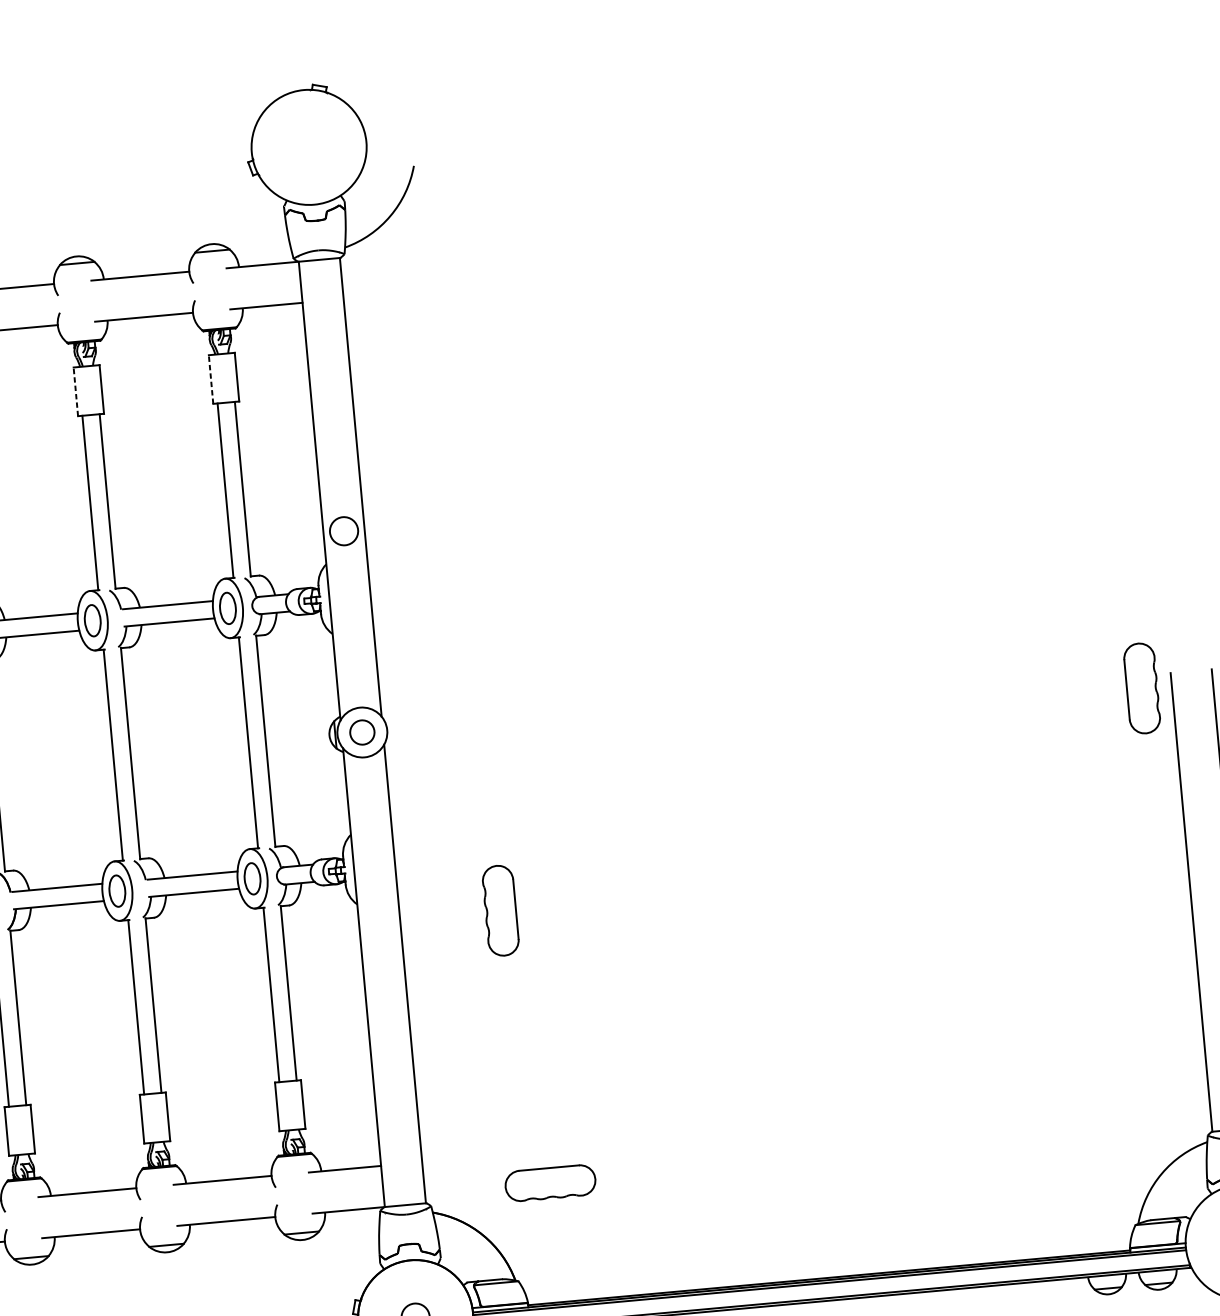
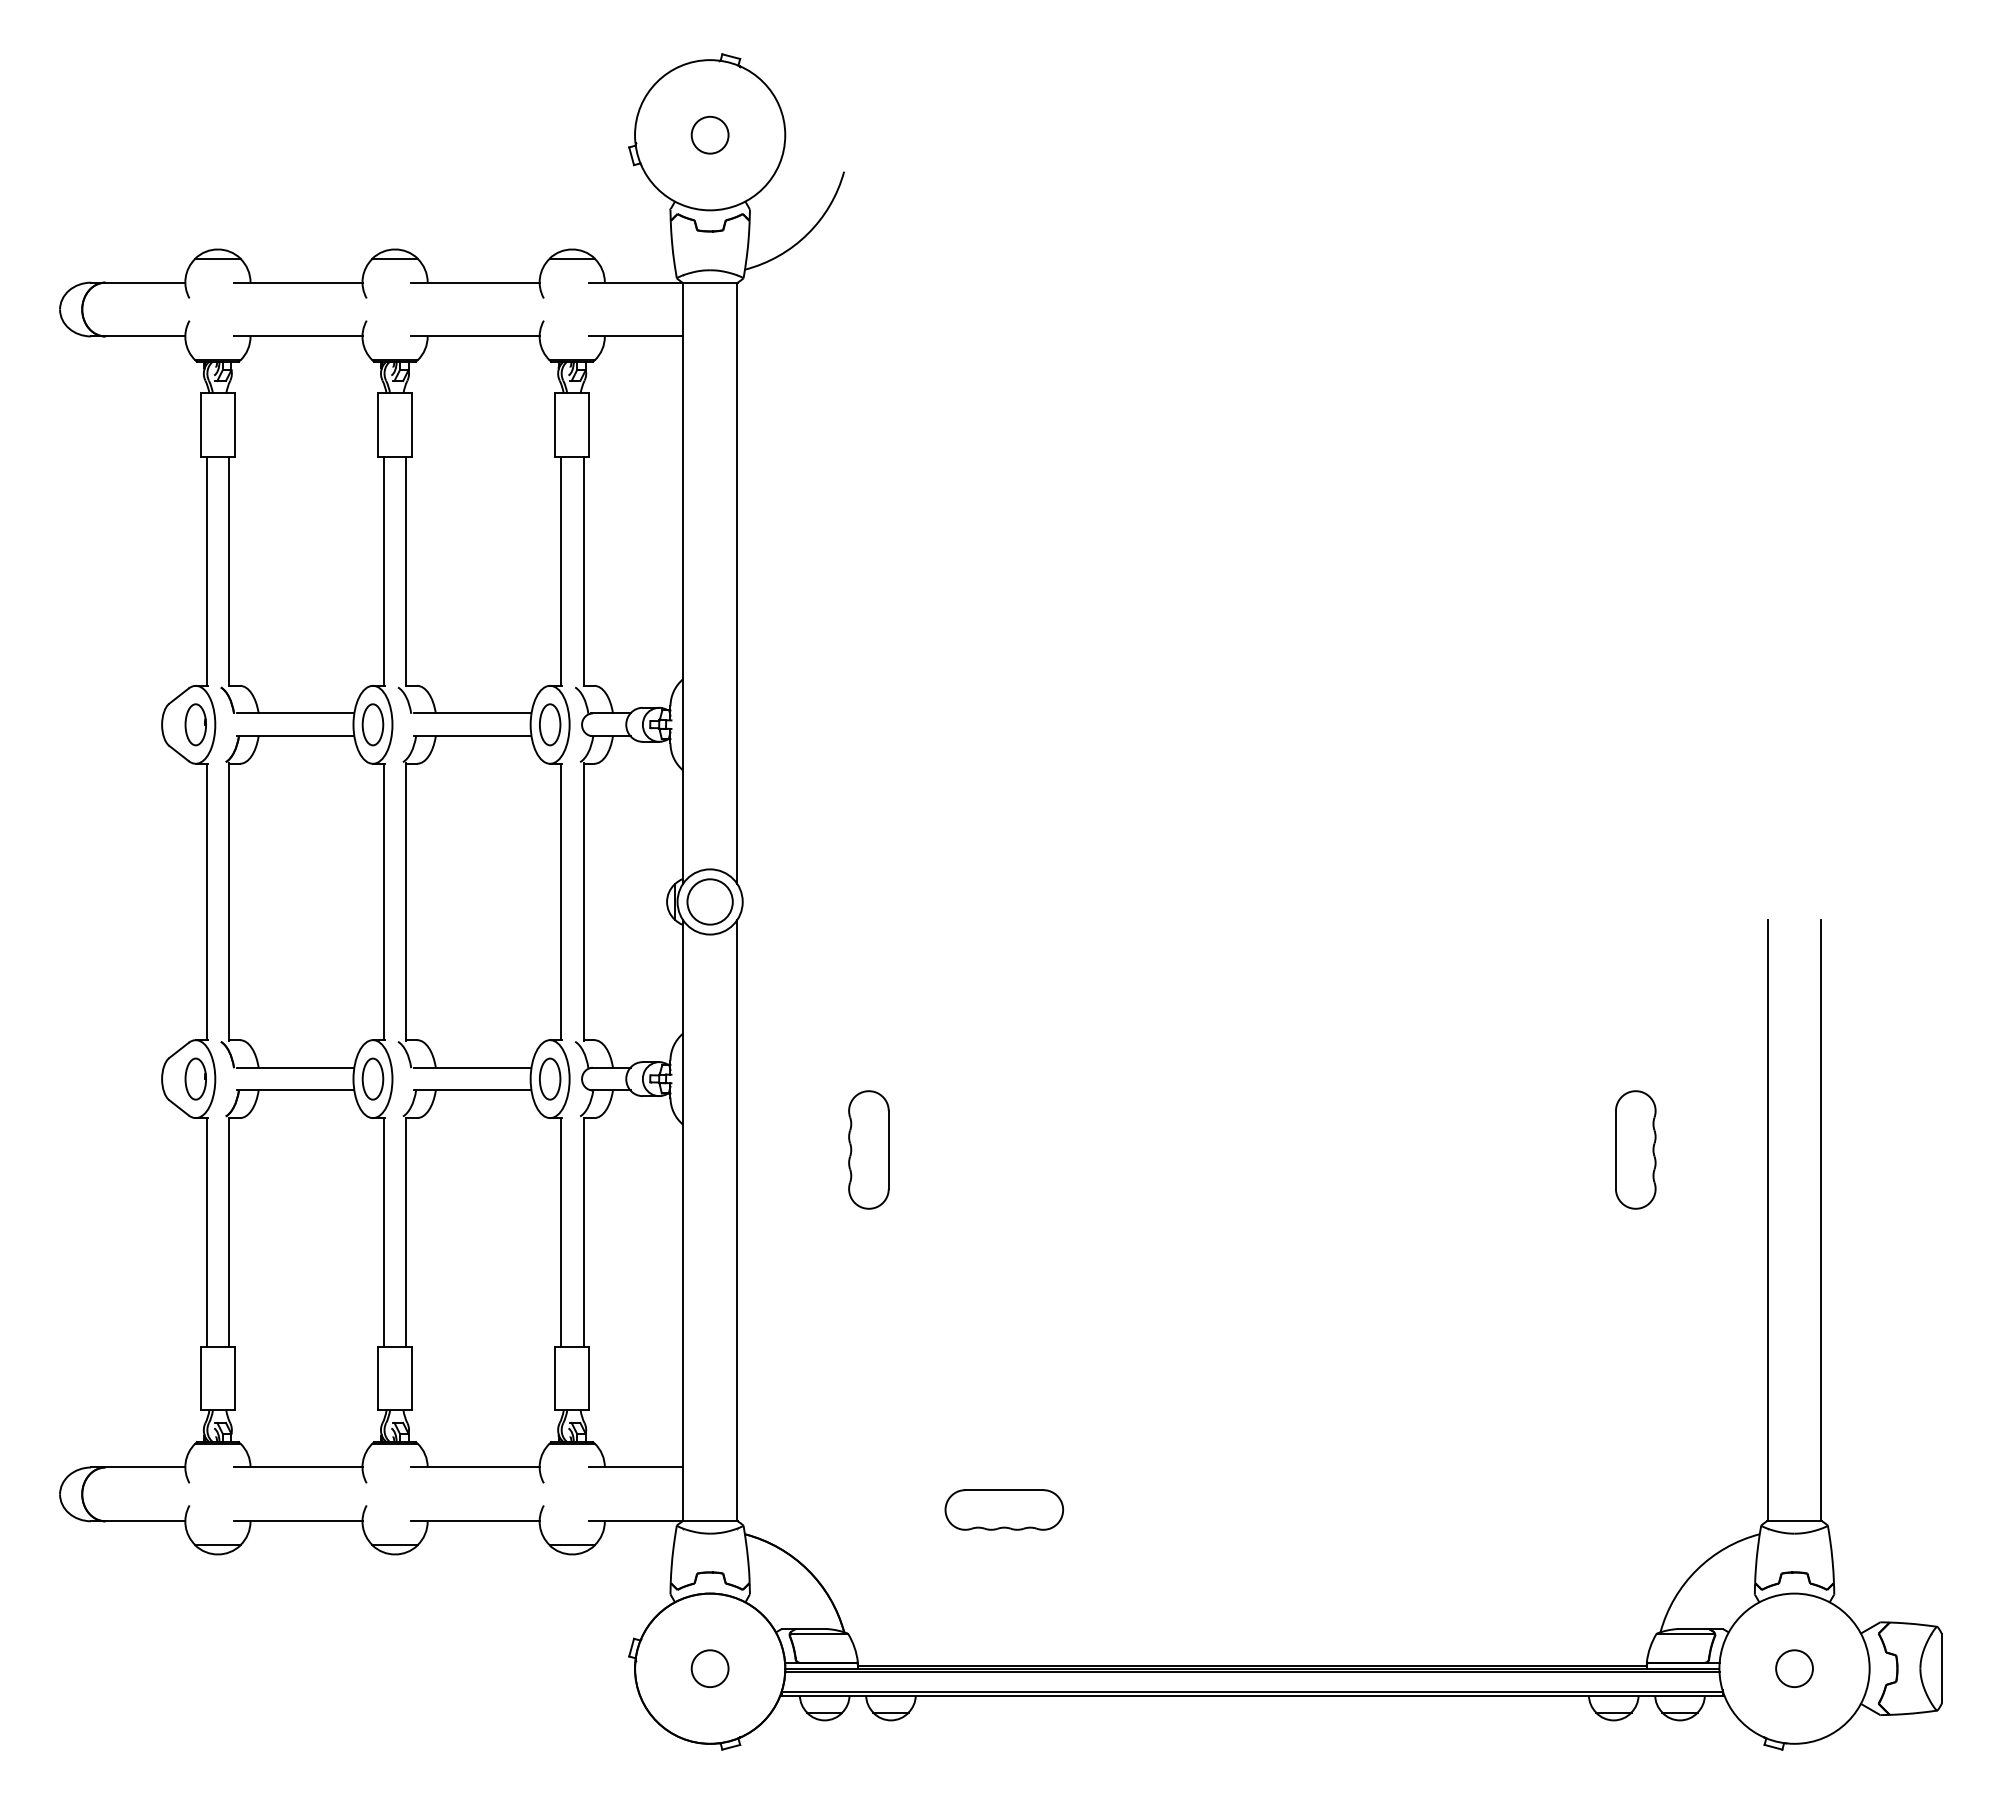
line: (211, 379) -> (555, 425), dashed -> solid
line: (76, 391) -> (378, 425), dashed -> solid
circle: (343, 530) -> (709, 134), moved
part: (1141, 688) -> (1635, 1149), moved
circle: (361, 732) -> (709, 901), size x1.43
part: (549, 1182) -> (1003, 1509), moved

